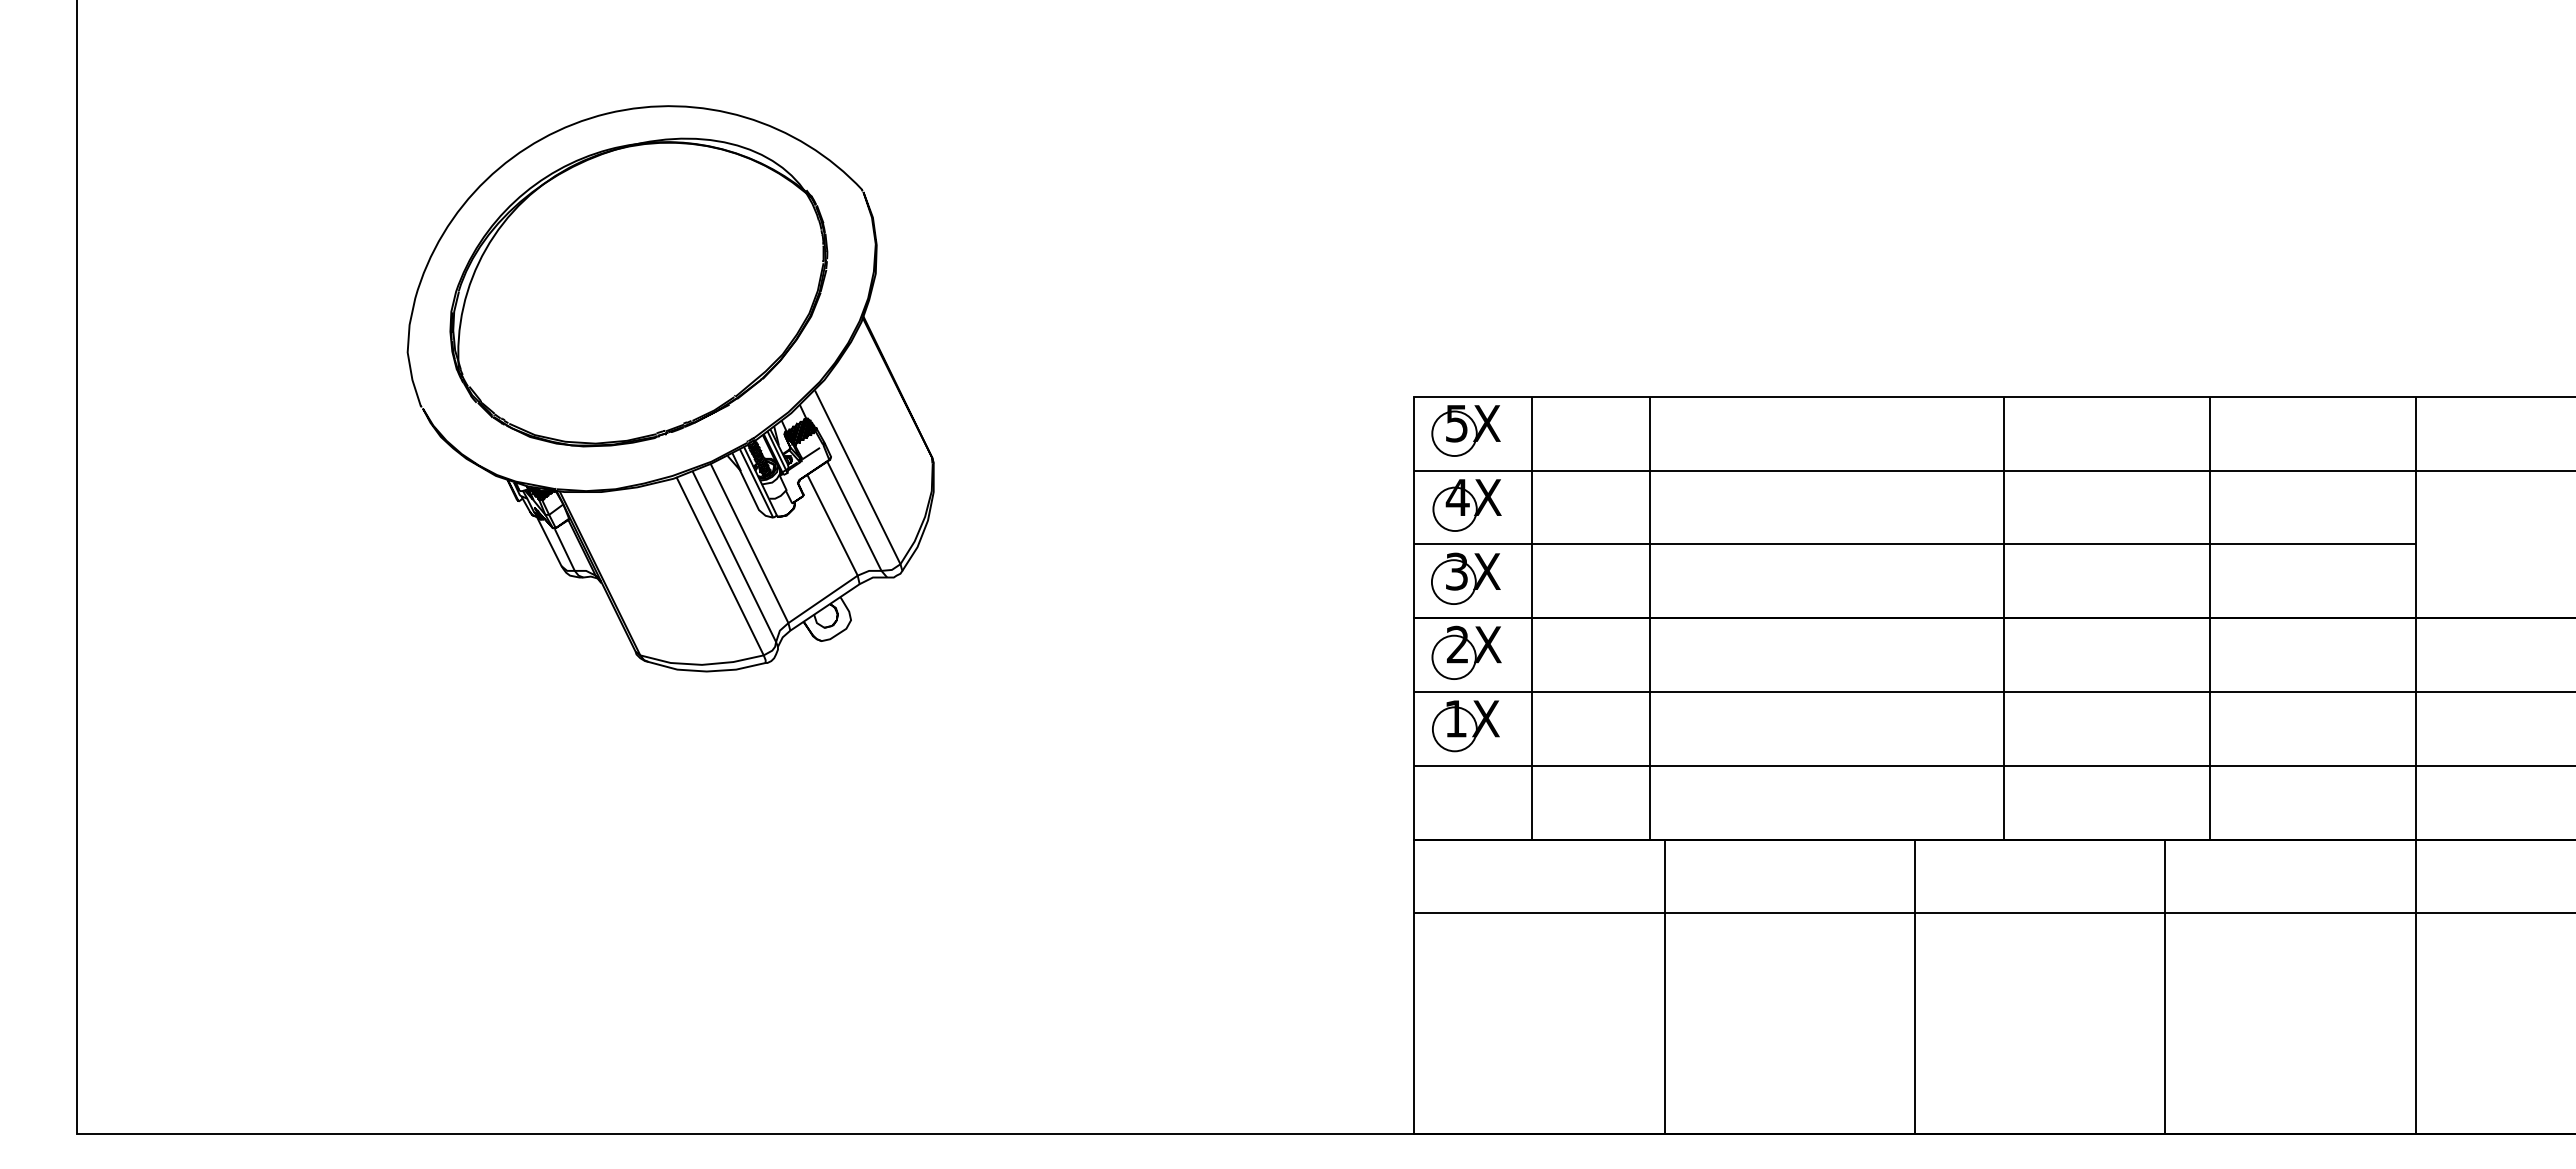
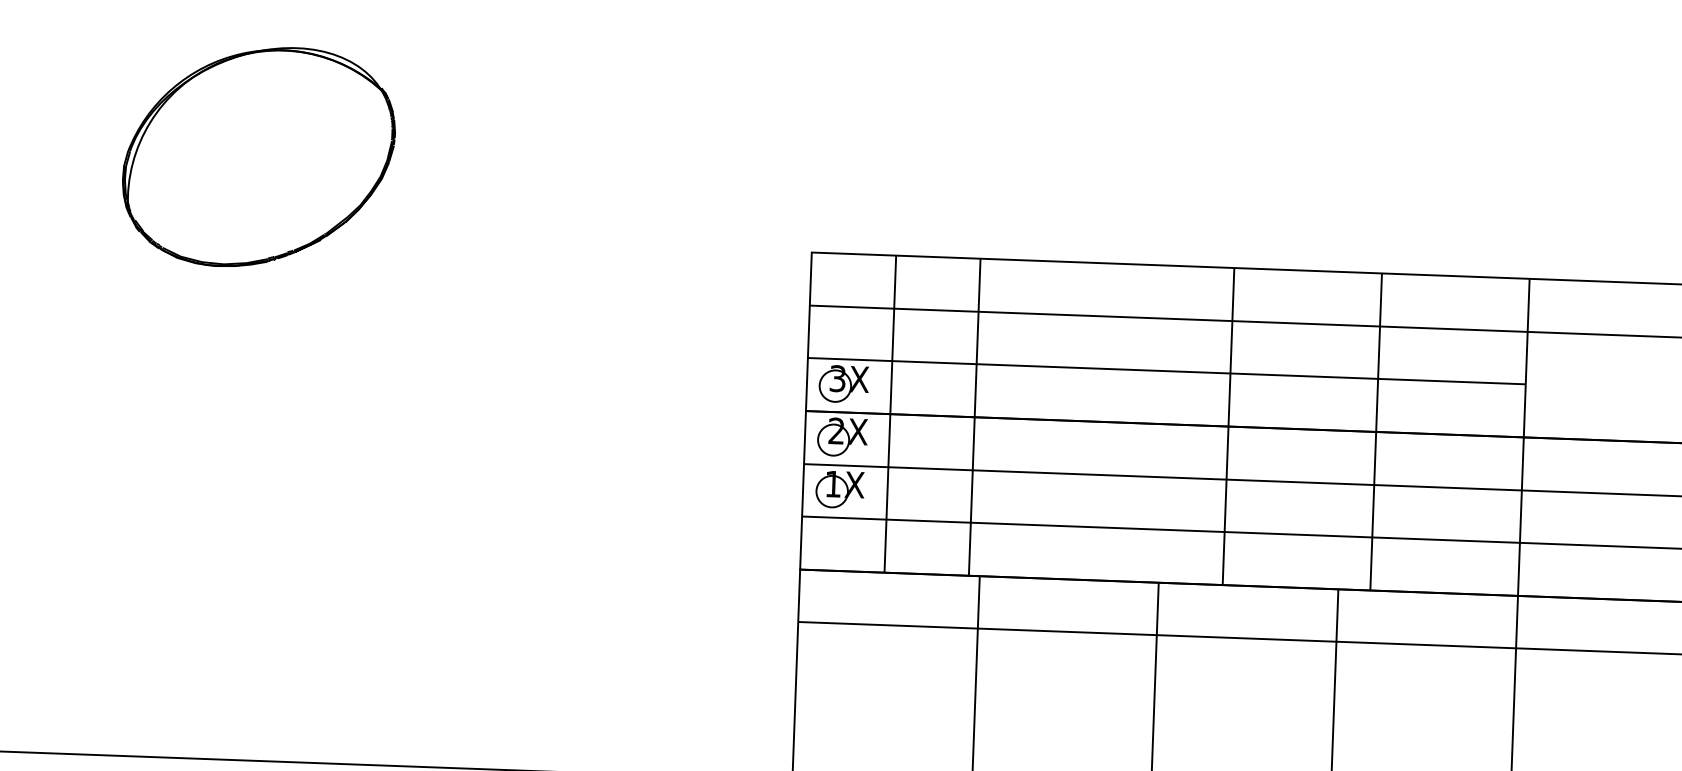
part: (670, 388) -> (279, 226), removed
part: (1465, 430) -> (847, 277), removed
part: (1466, 505) -> (846, 331), removed

